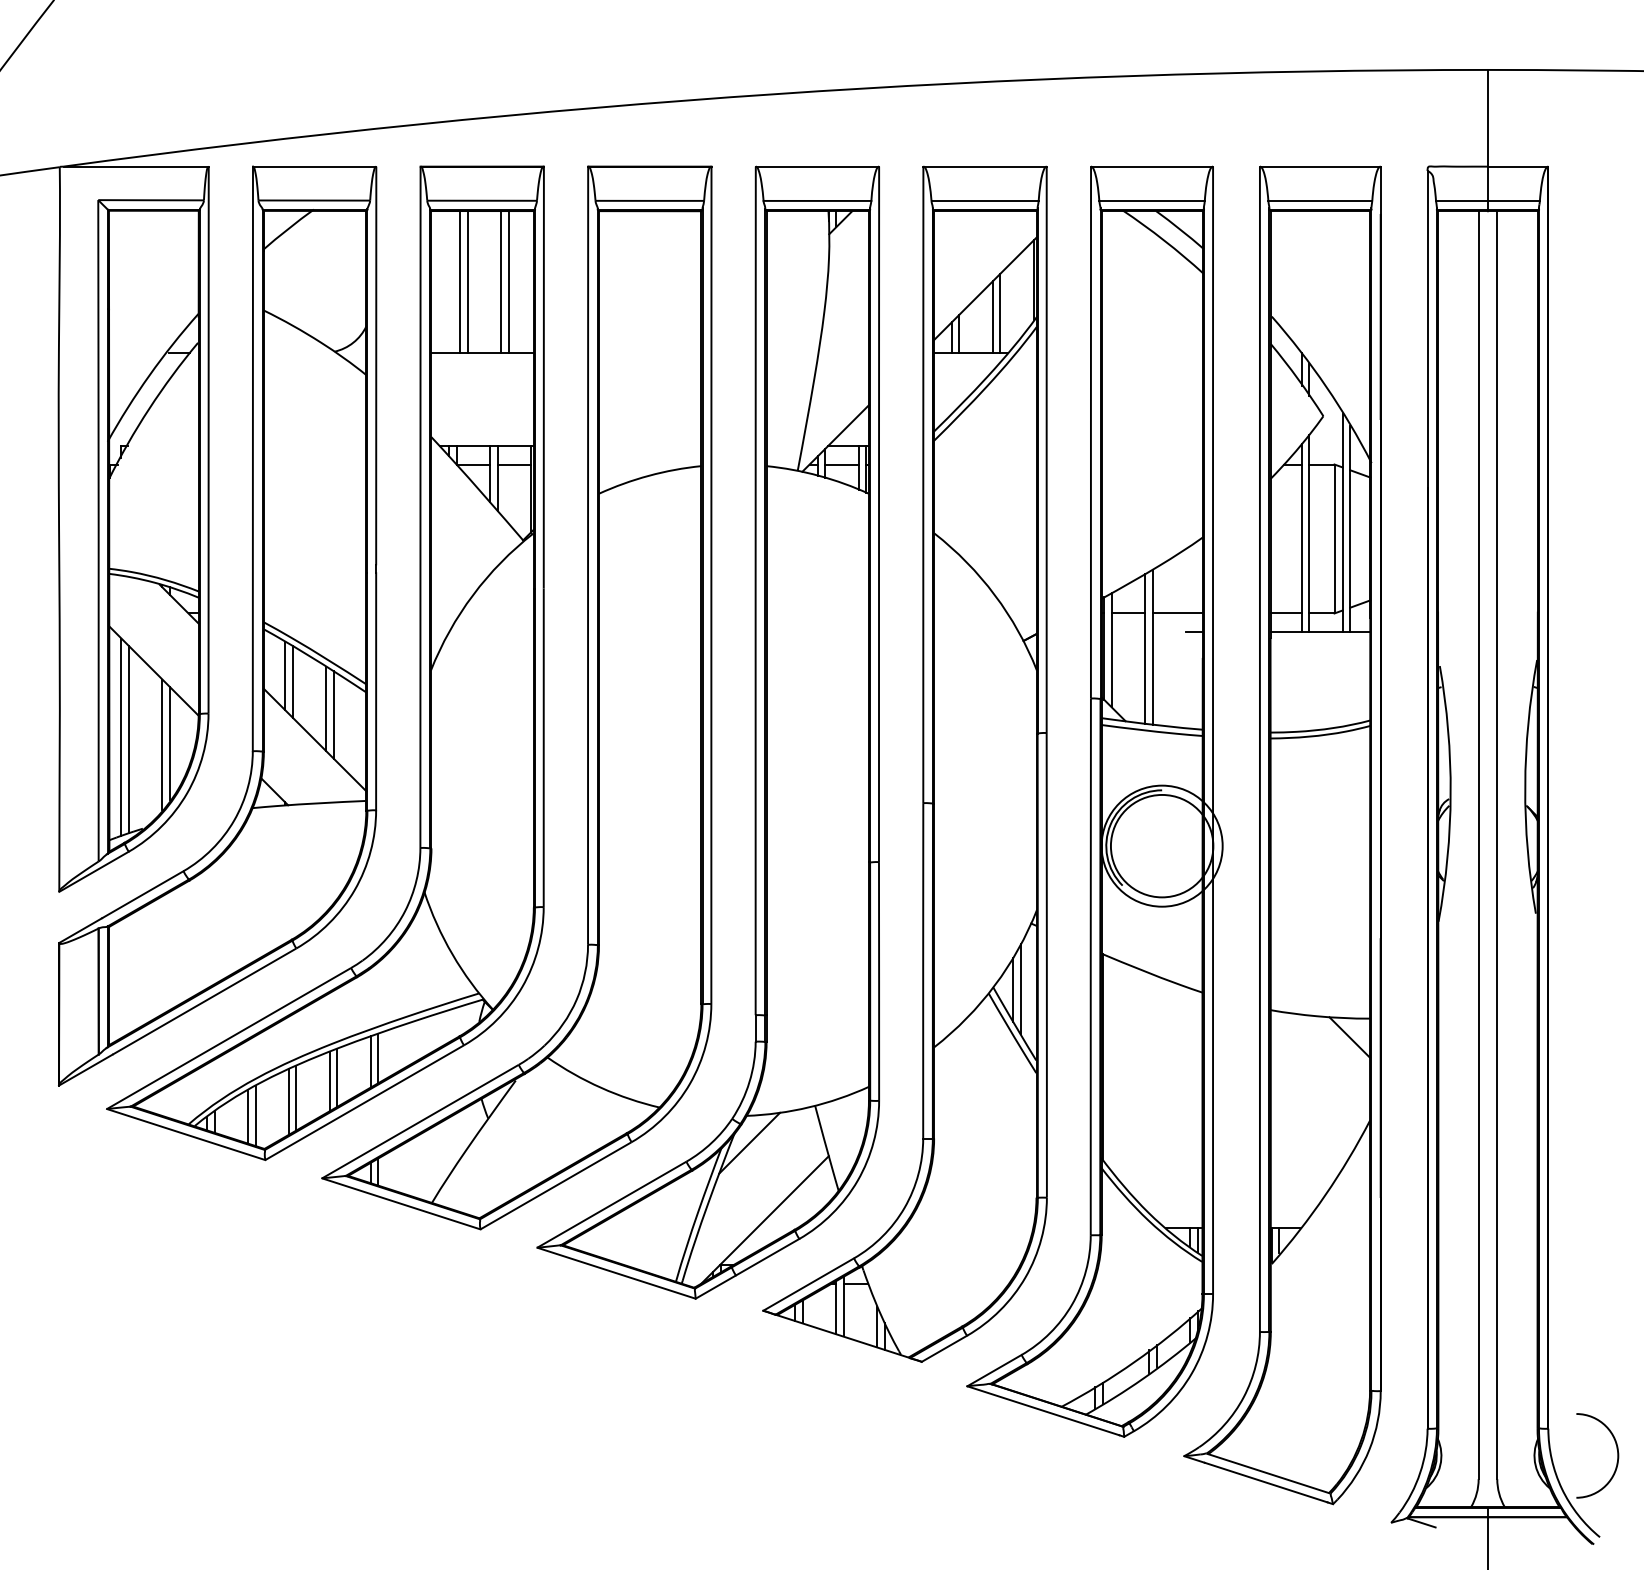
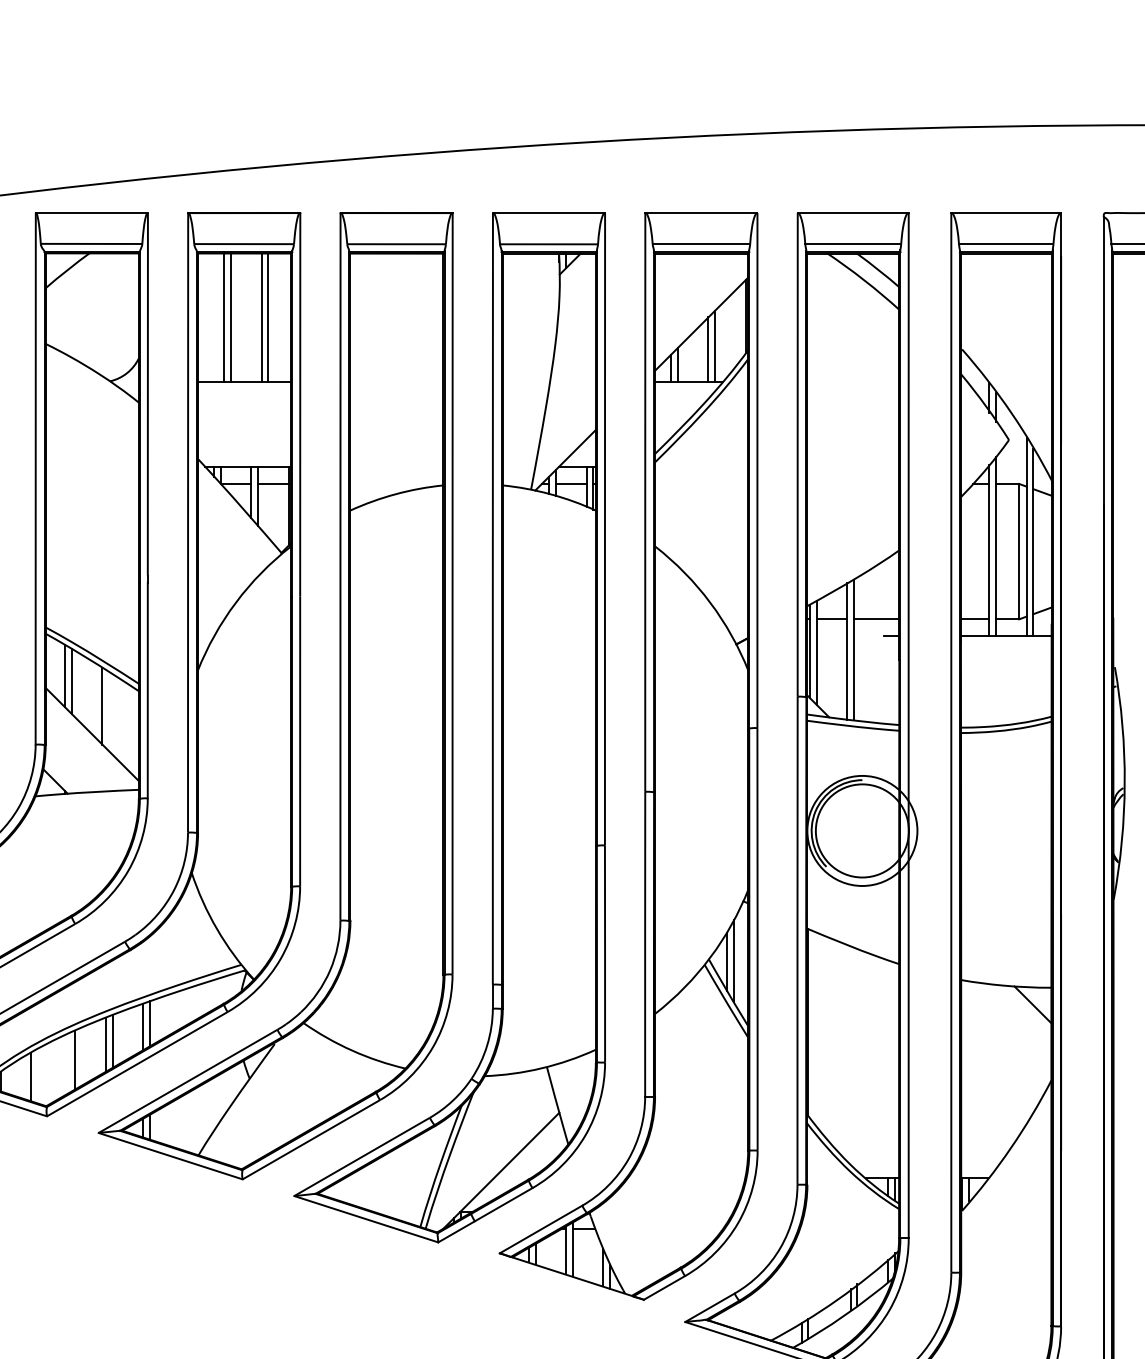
line: (333, 714) -> (109, 711), removed
line: (289, 1101) -> (69, 1063), removed
line: (255, 1116) -> (38, 1076), removed
line: (749, 1142) -> (487, 1100), removed

